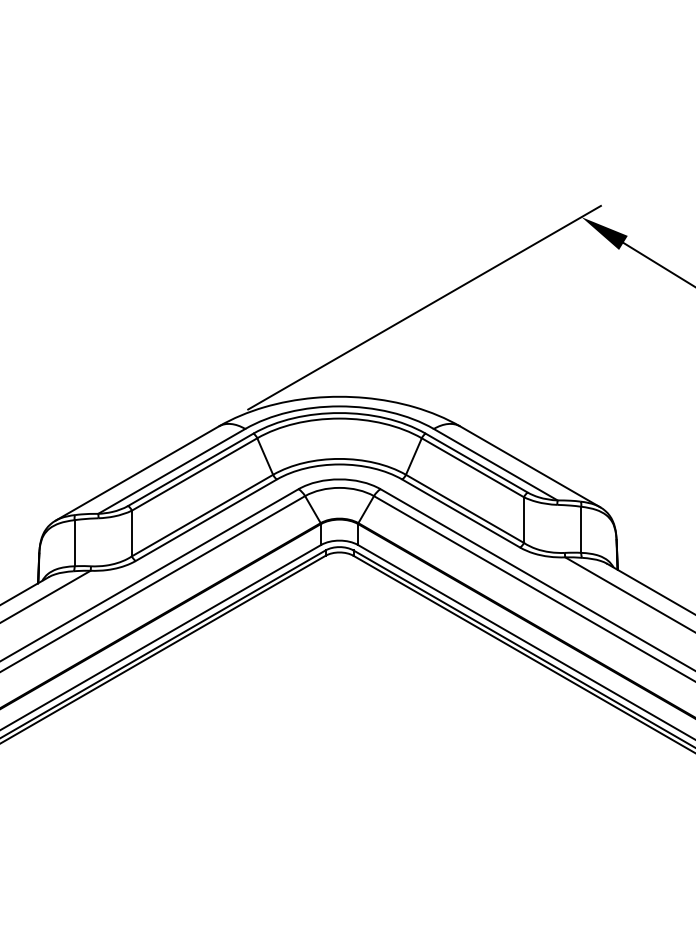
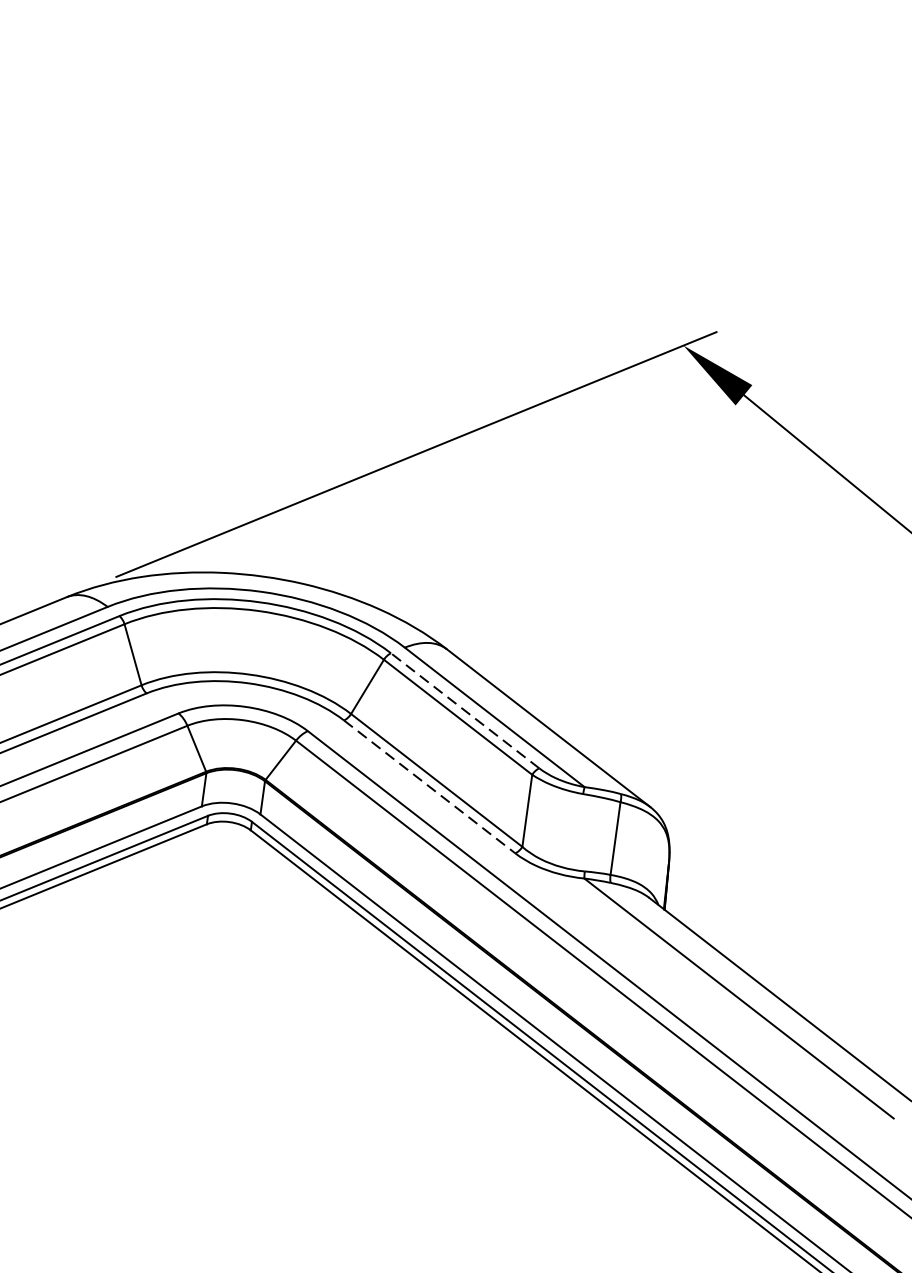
line: (476, 463) -> (464, 711), solid -> dashed
line: (461, 513) -> (430, 786), solid -> dashed

